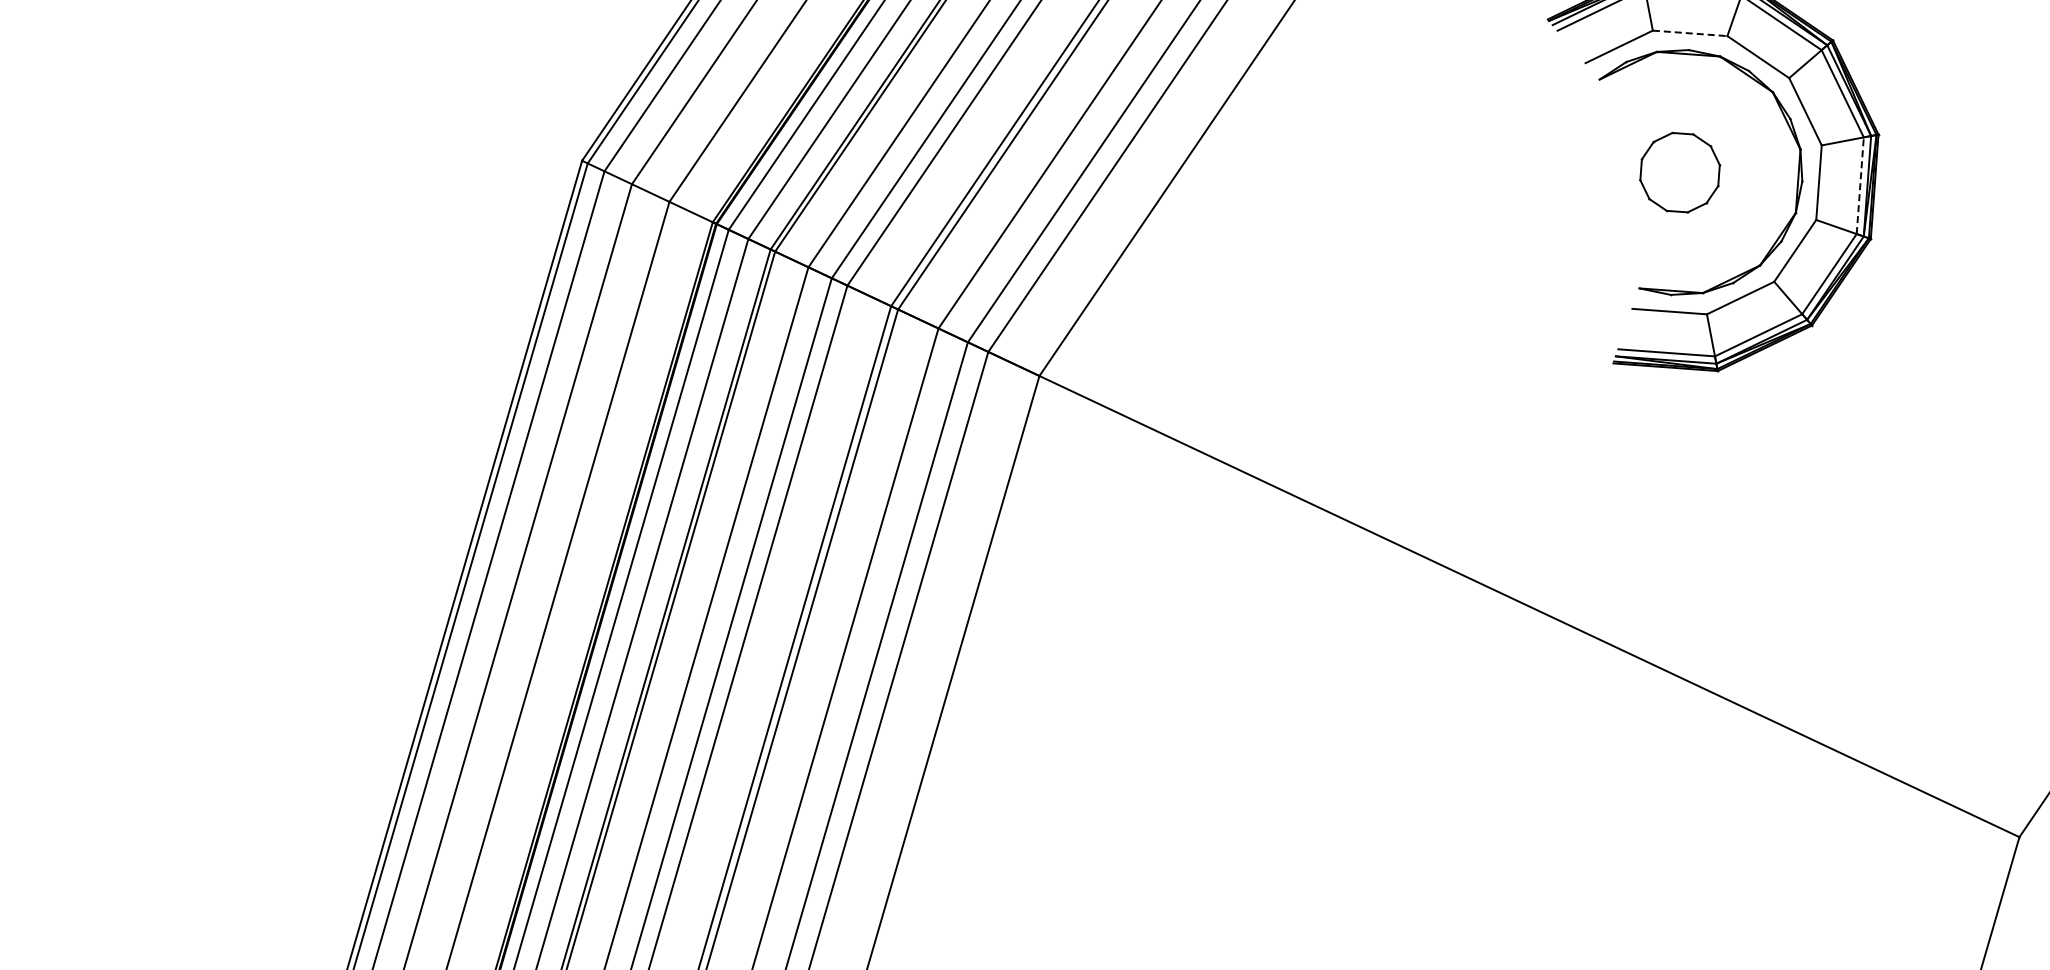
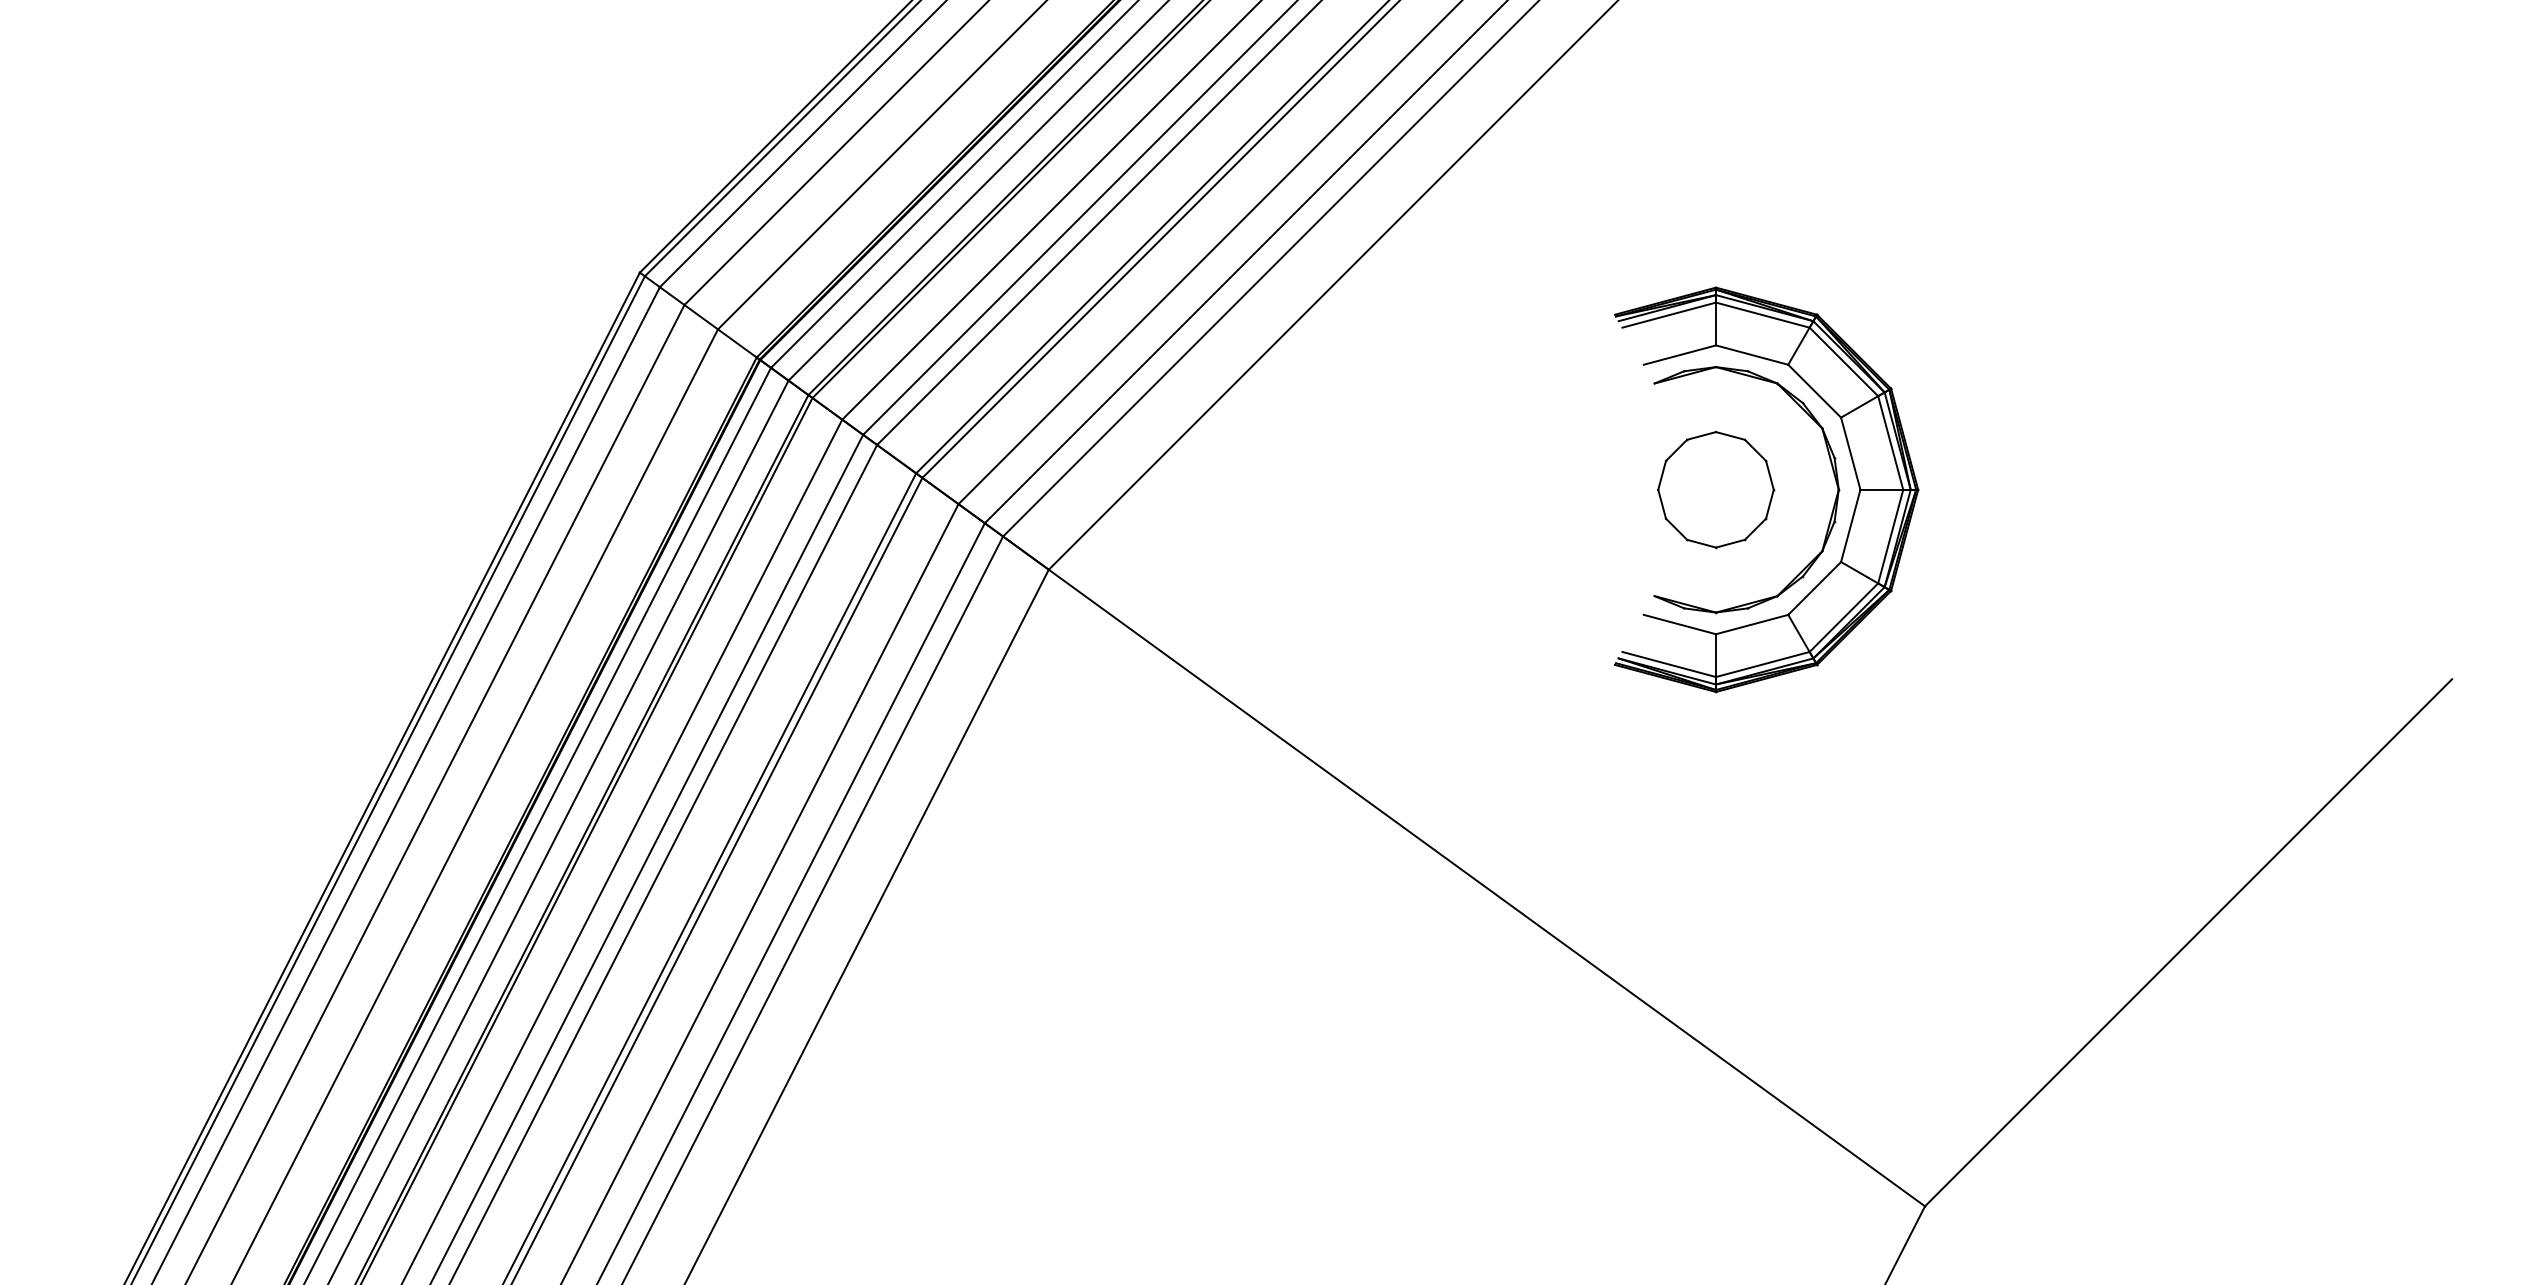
line: (1690, 33) -> (1752, 355), dashed -> solid
part: (1680, 173) -> (1716, 490), size x1.43
line: (1860, 185) -> (1890, 536), dashed -> solid

